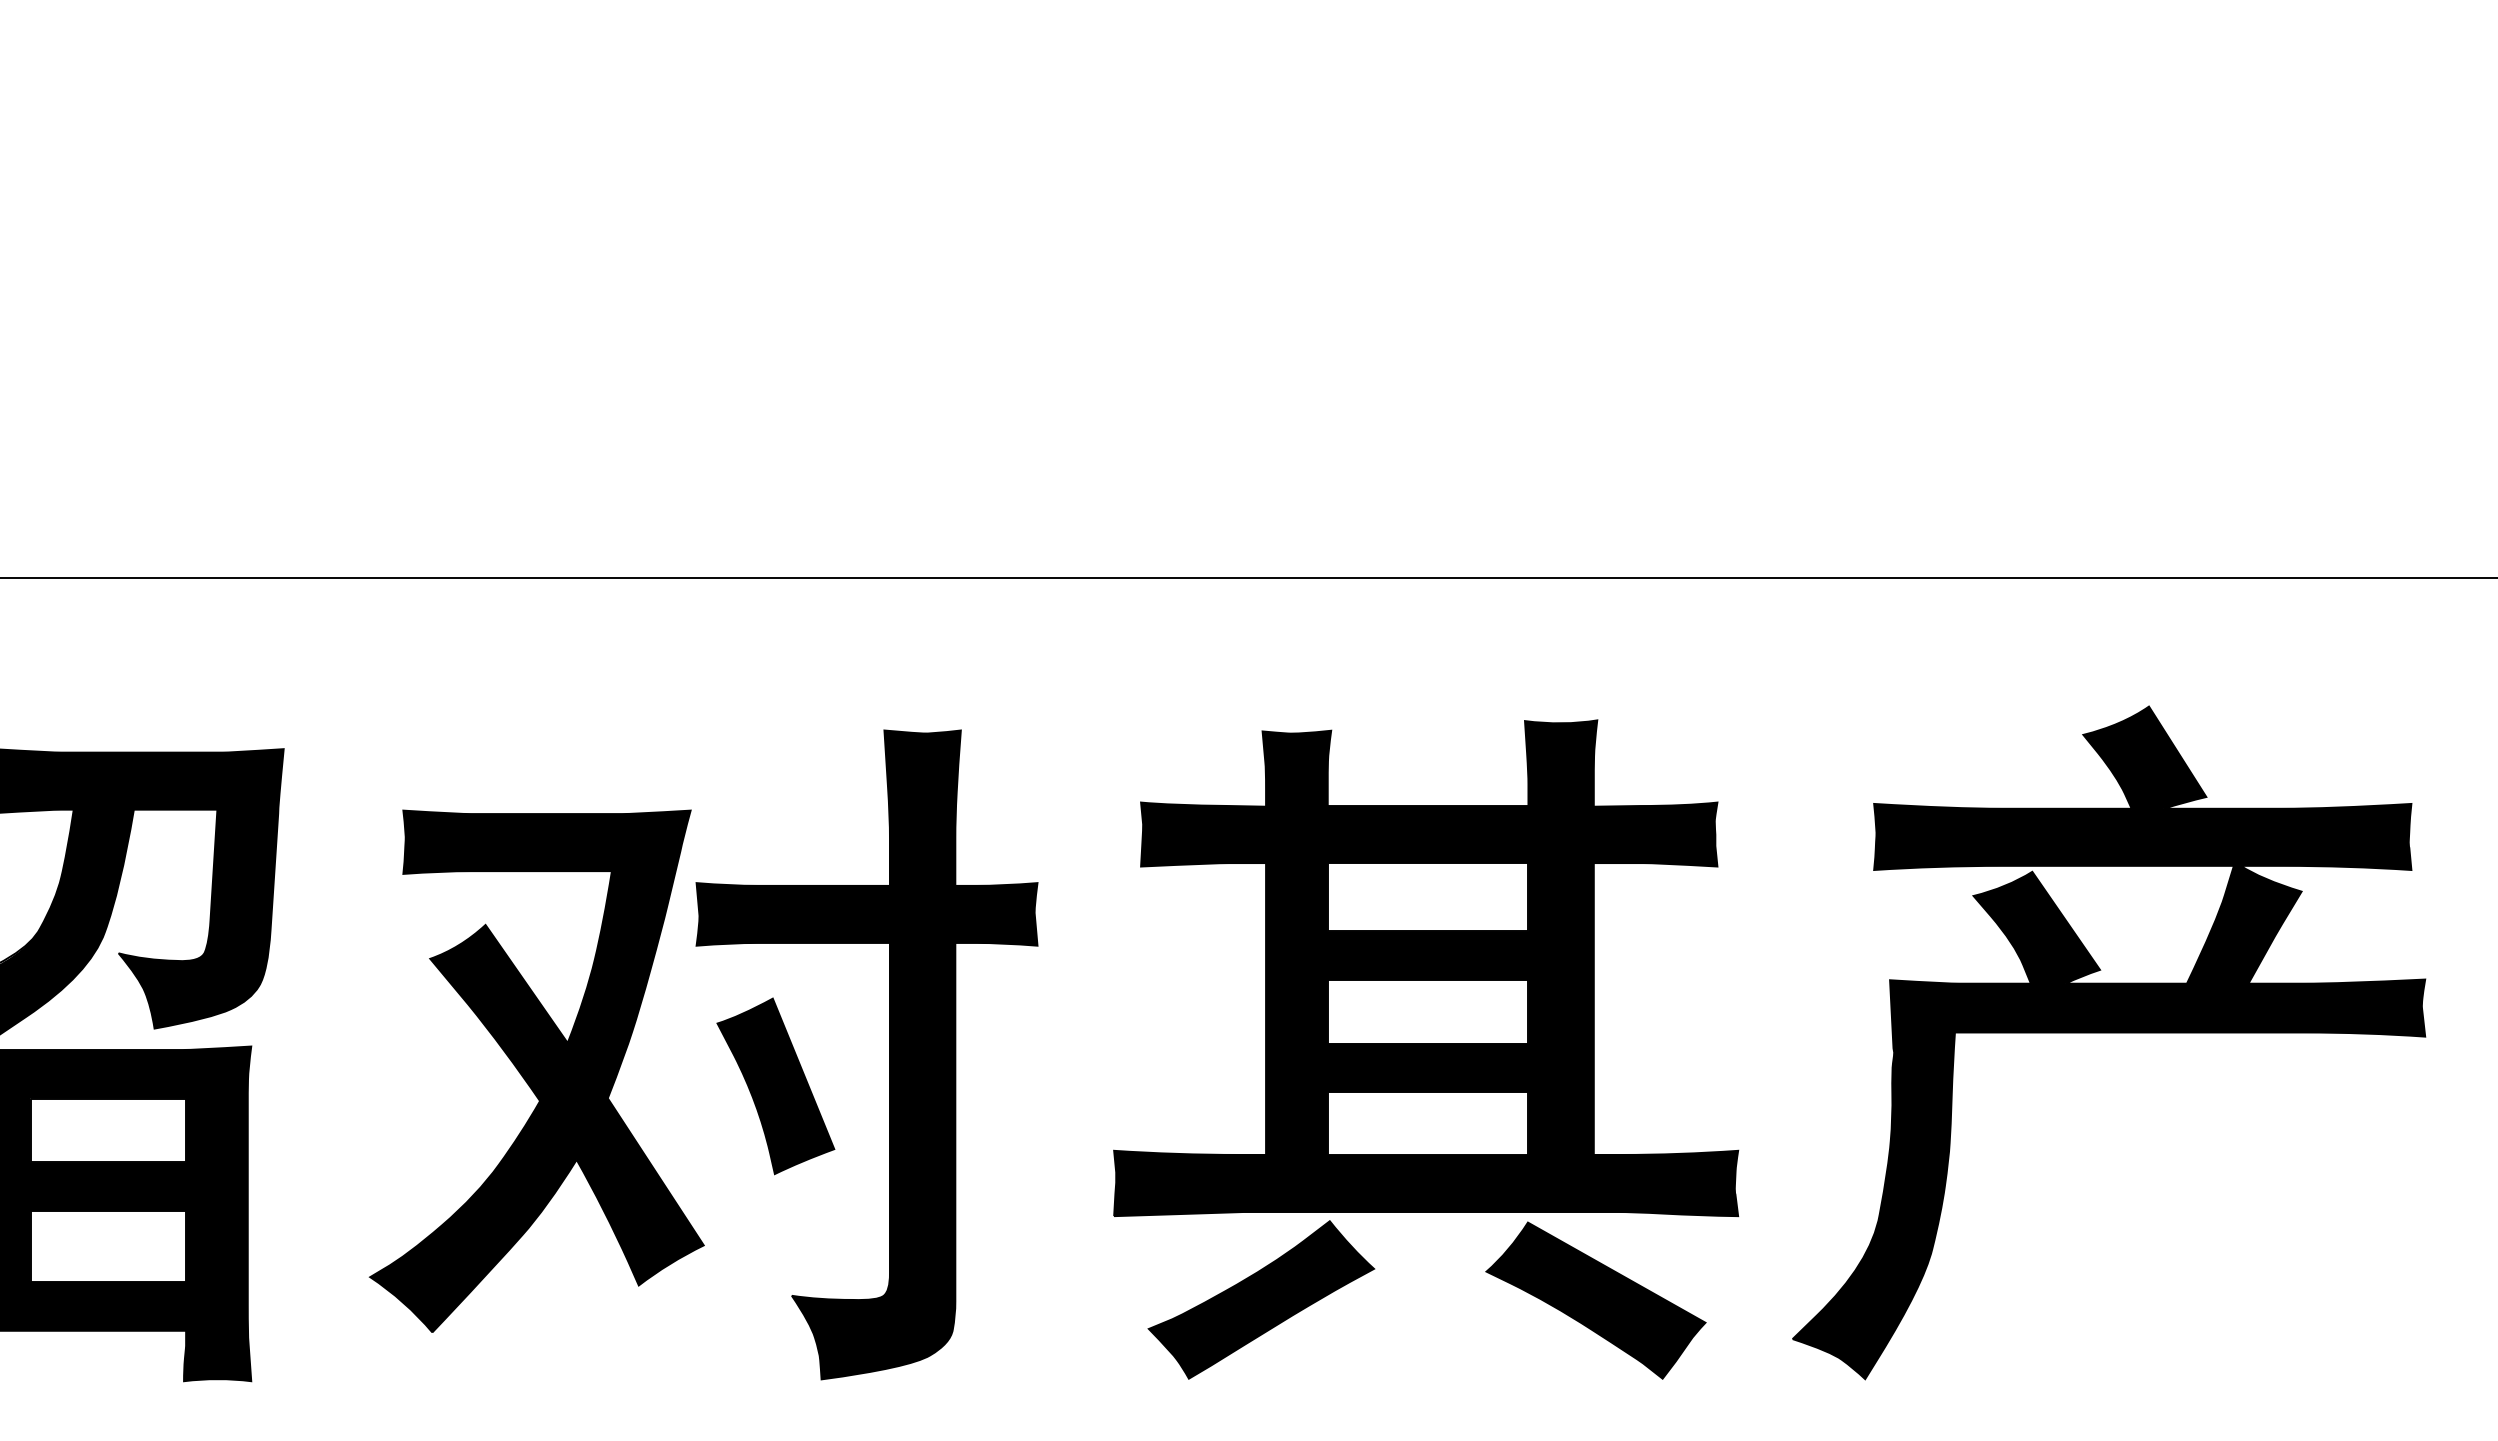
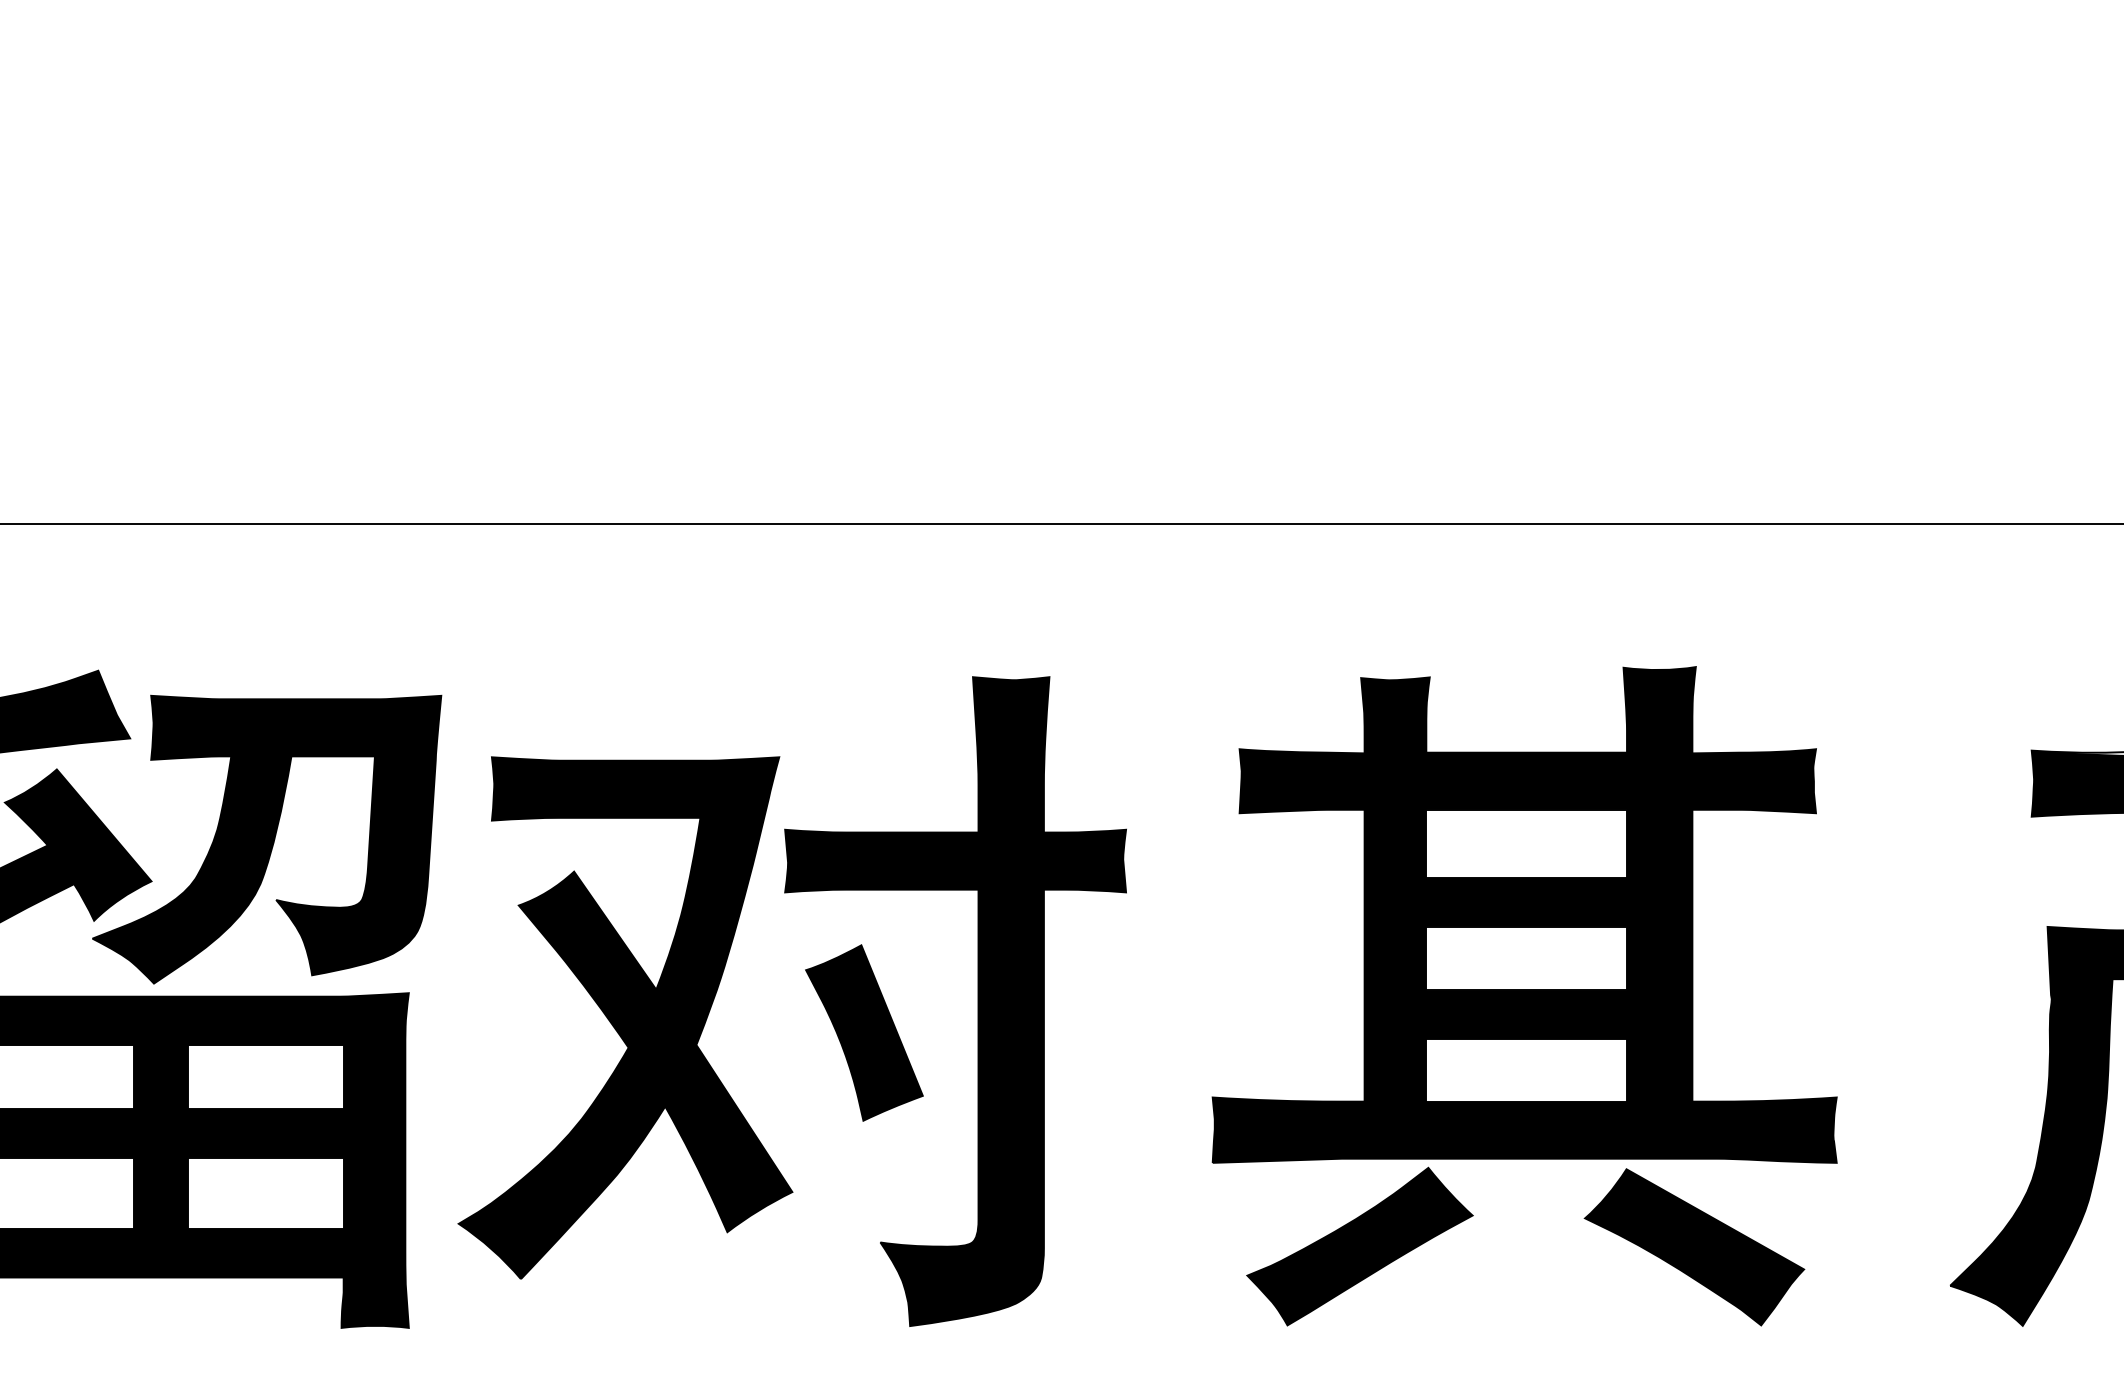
part: (726, 1043) -> (815, 990), moved
part: (1426, 1049) -> (1525, 996), moved

